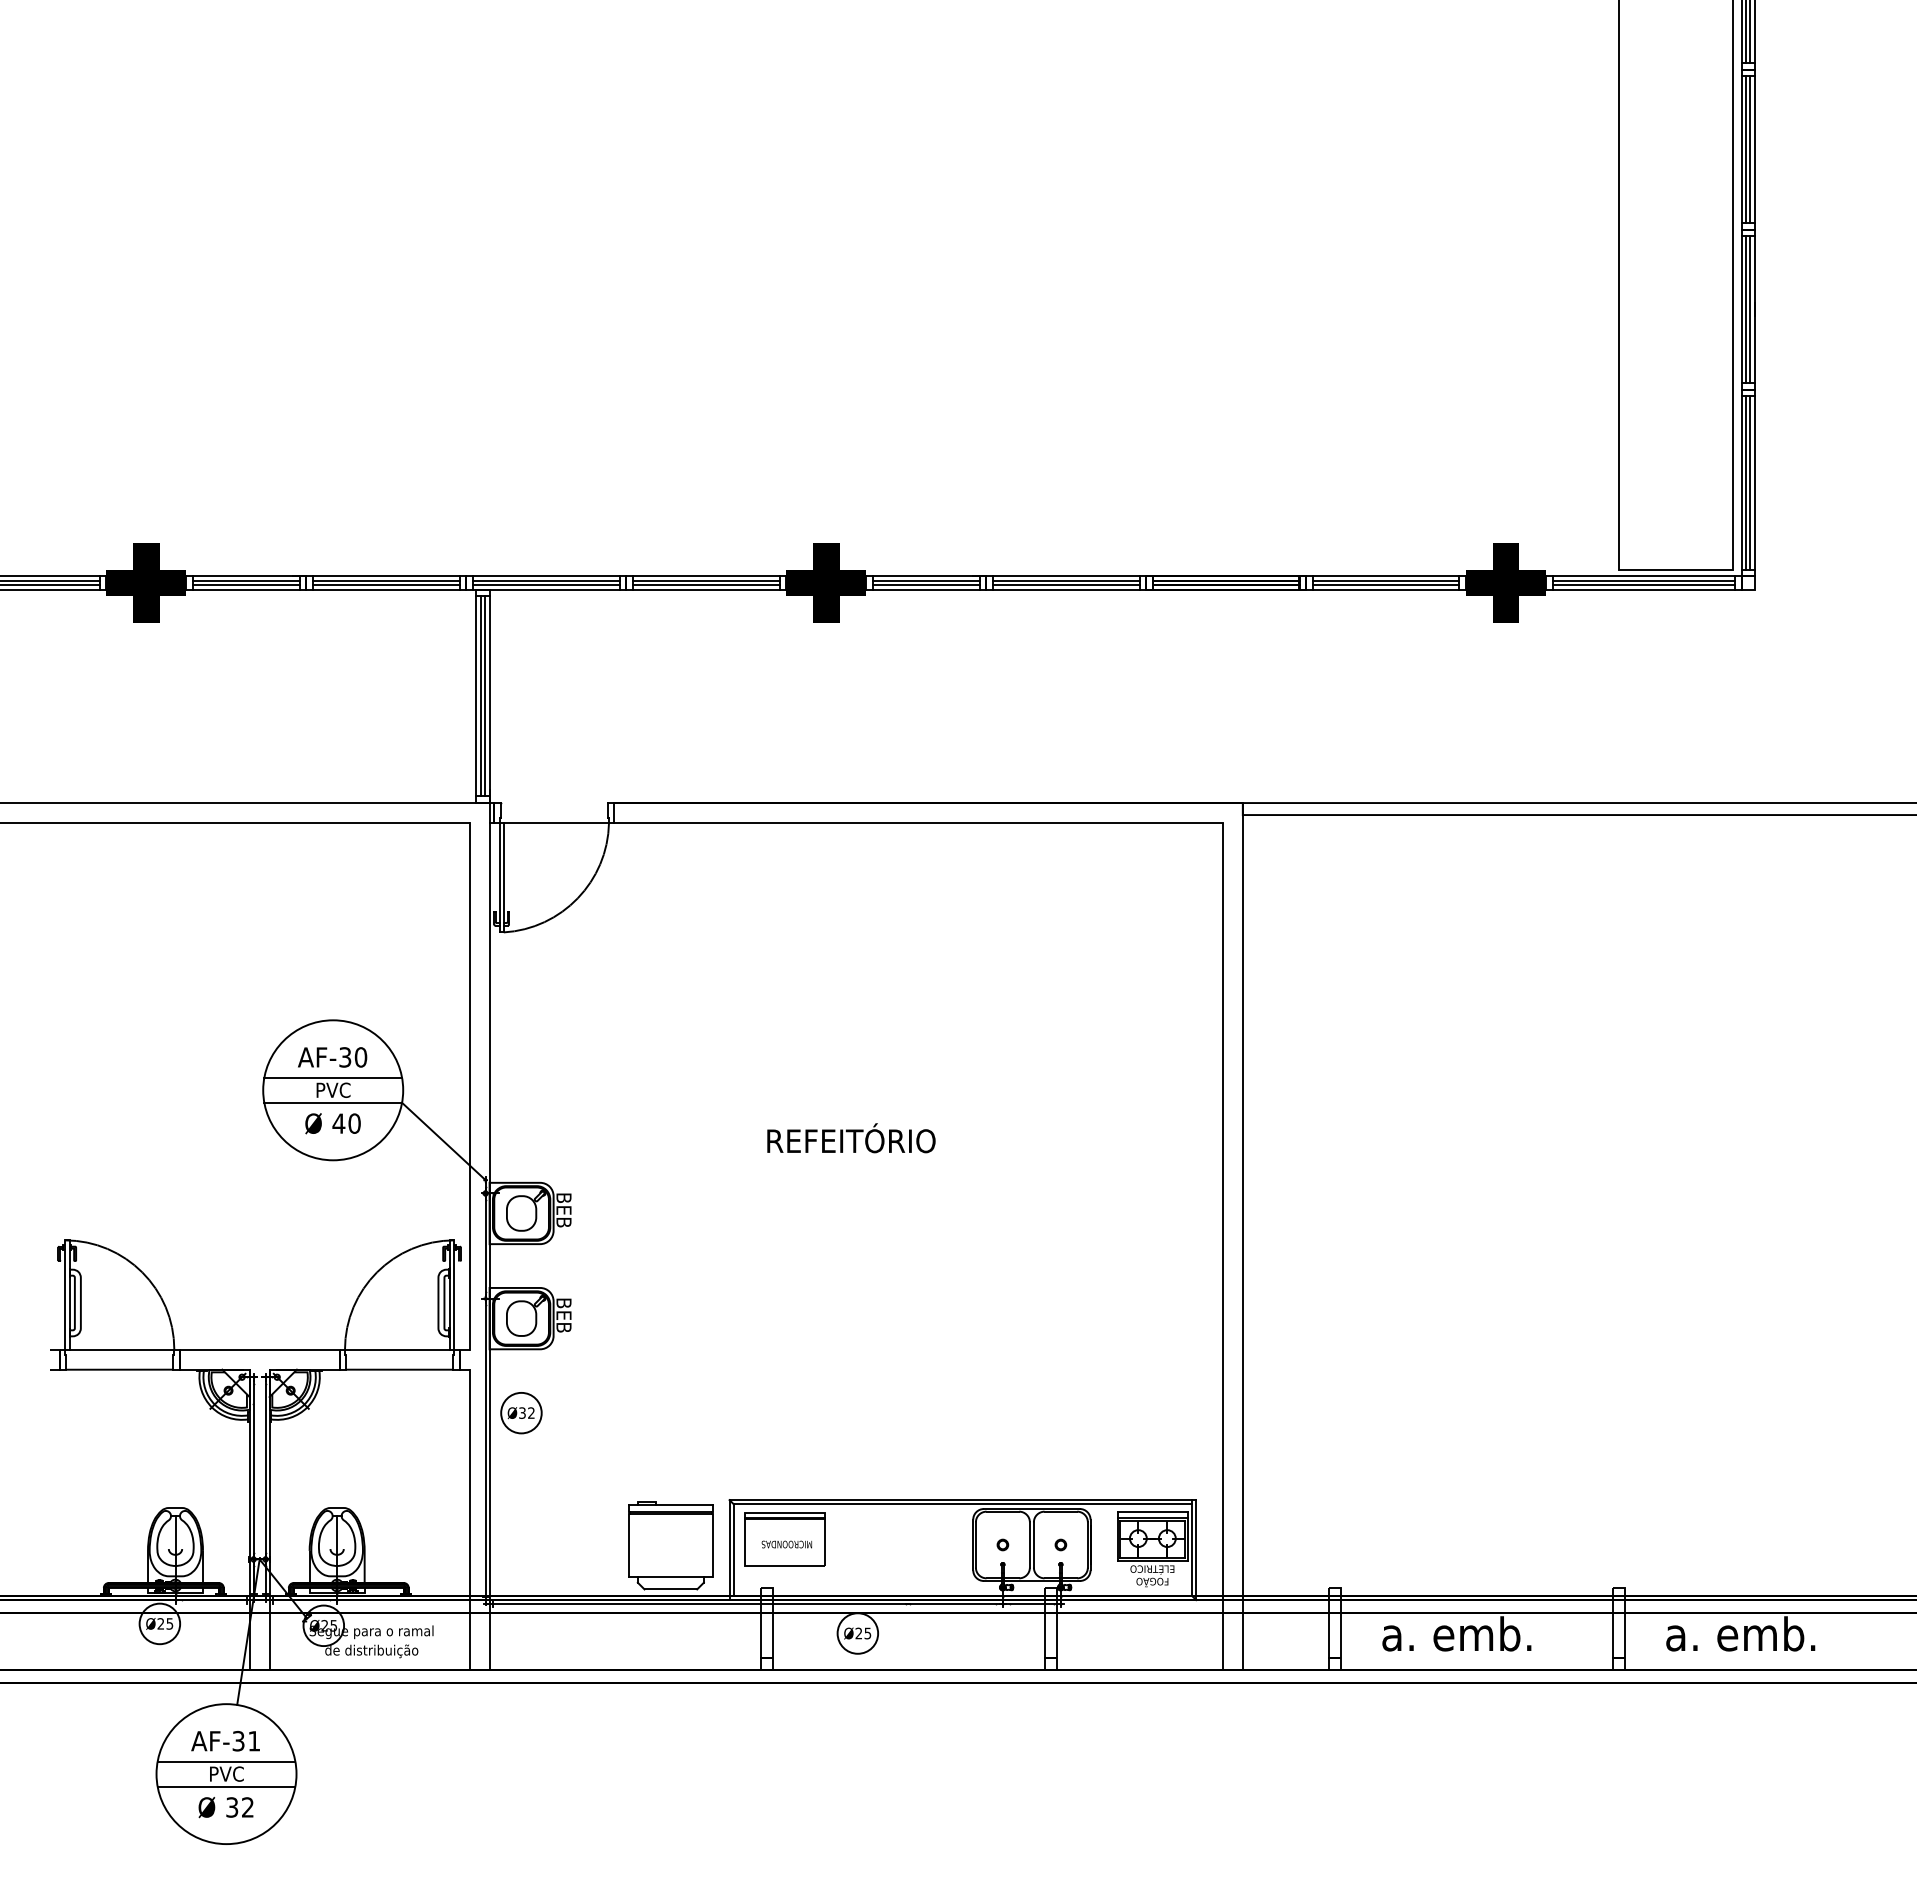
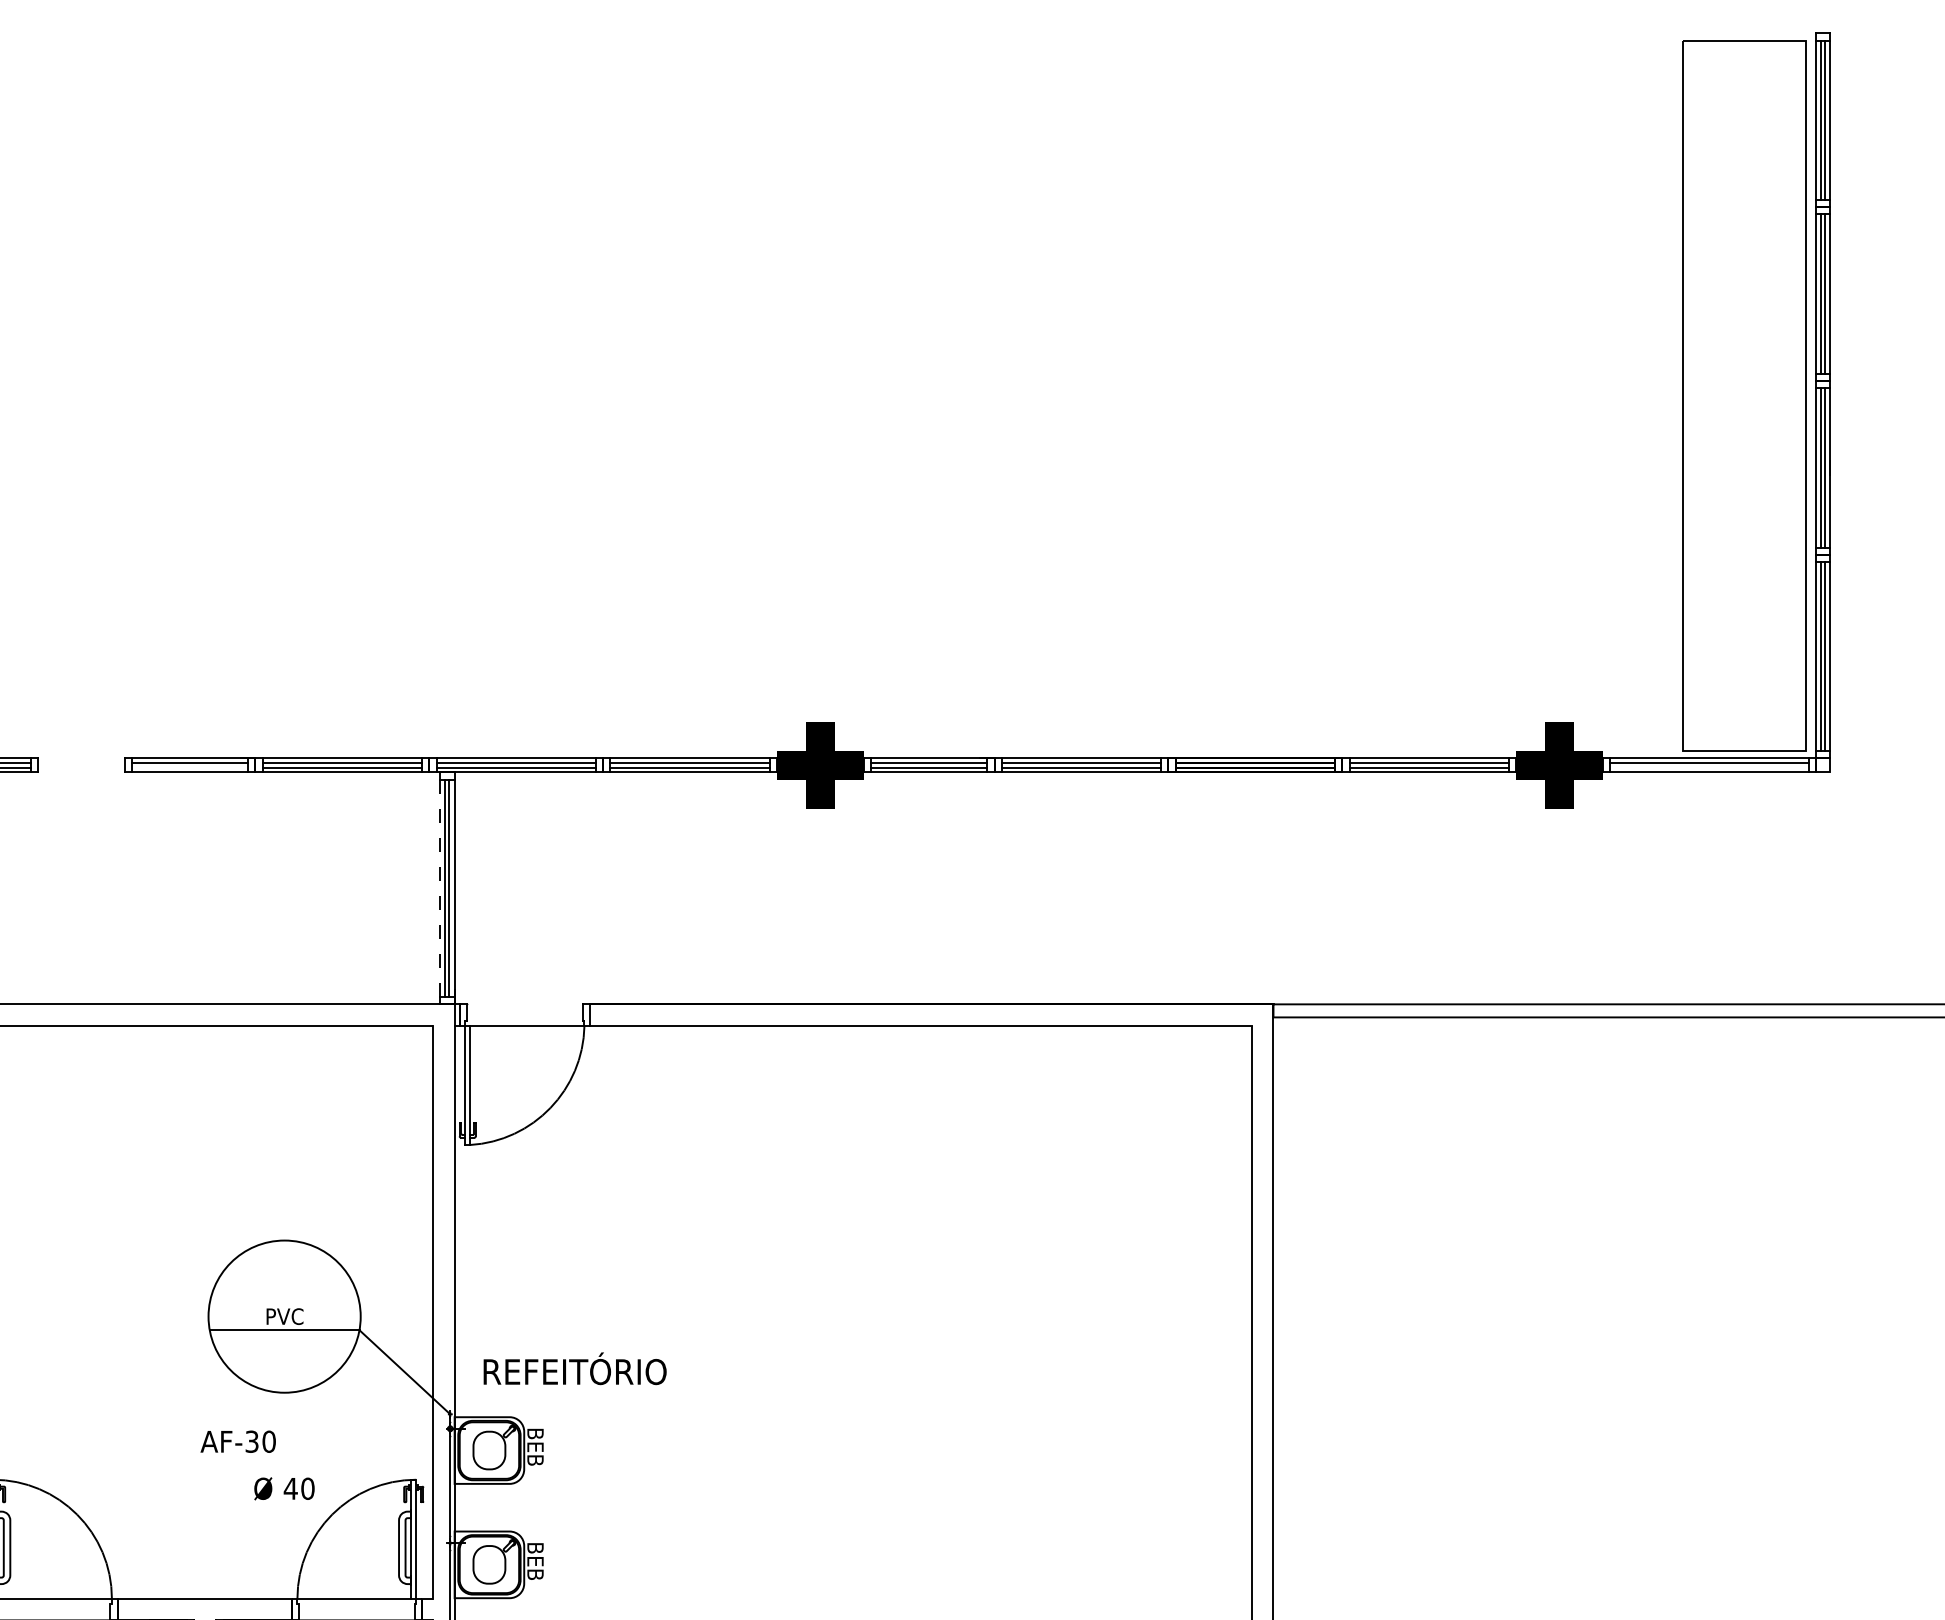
fill: (146, 583) -> (81, 765), removed
line: (245, 585) -> (189, 767), removed
line: (1643, 585) -> (1709, 767), removed
line: (476, 696) -> (440, 888), solid -> dashed
text: (332, 1057) -> (238, 1441), moved
line: (333, 1077) -> (284, 1302), removed
text: (332, 1123) -> (283, 1488), moved
text: (851, 1138) -> (575, 1369), moved

